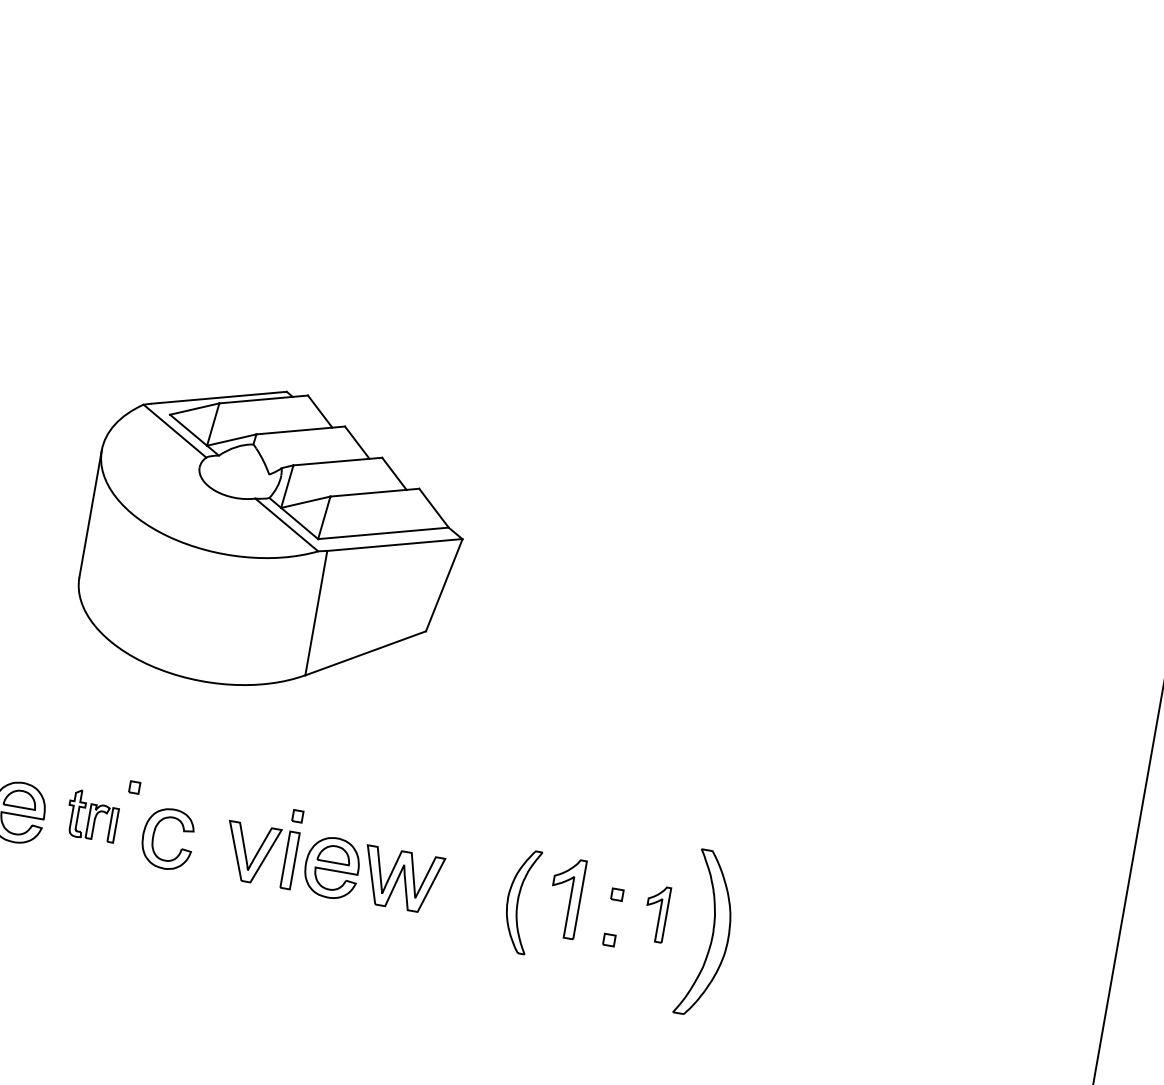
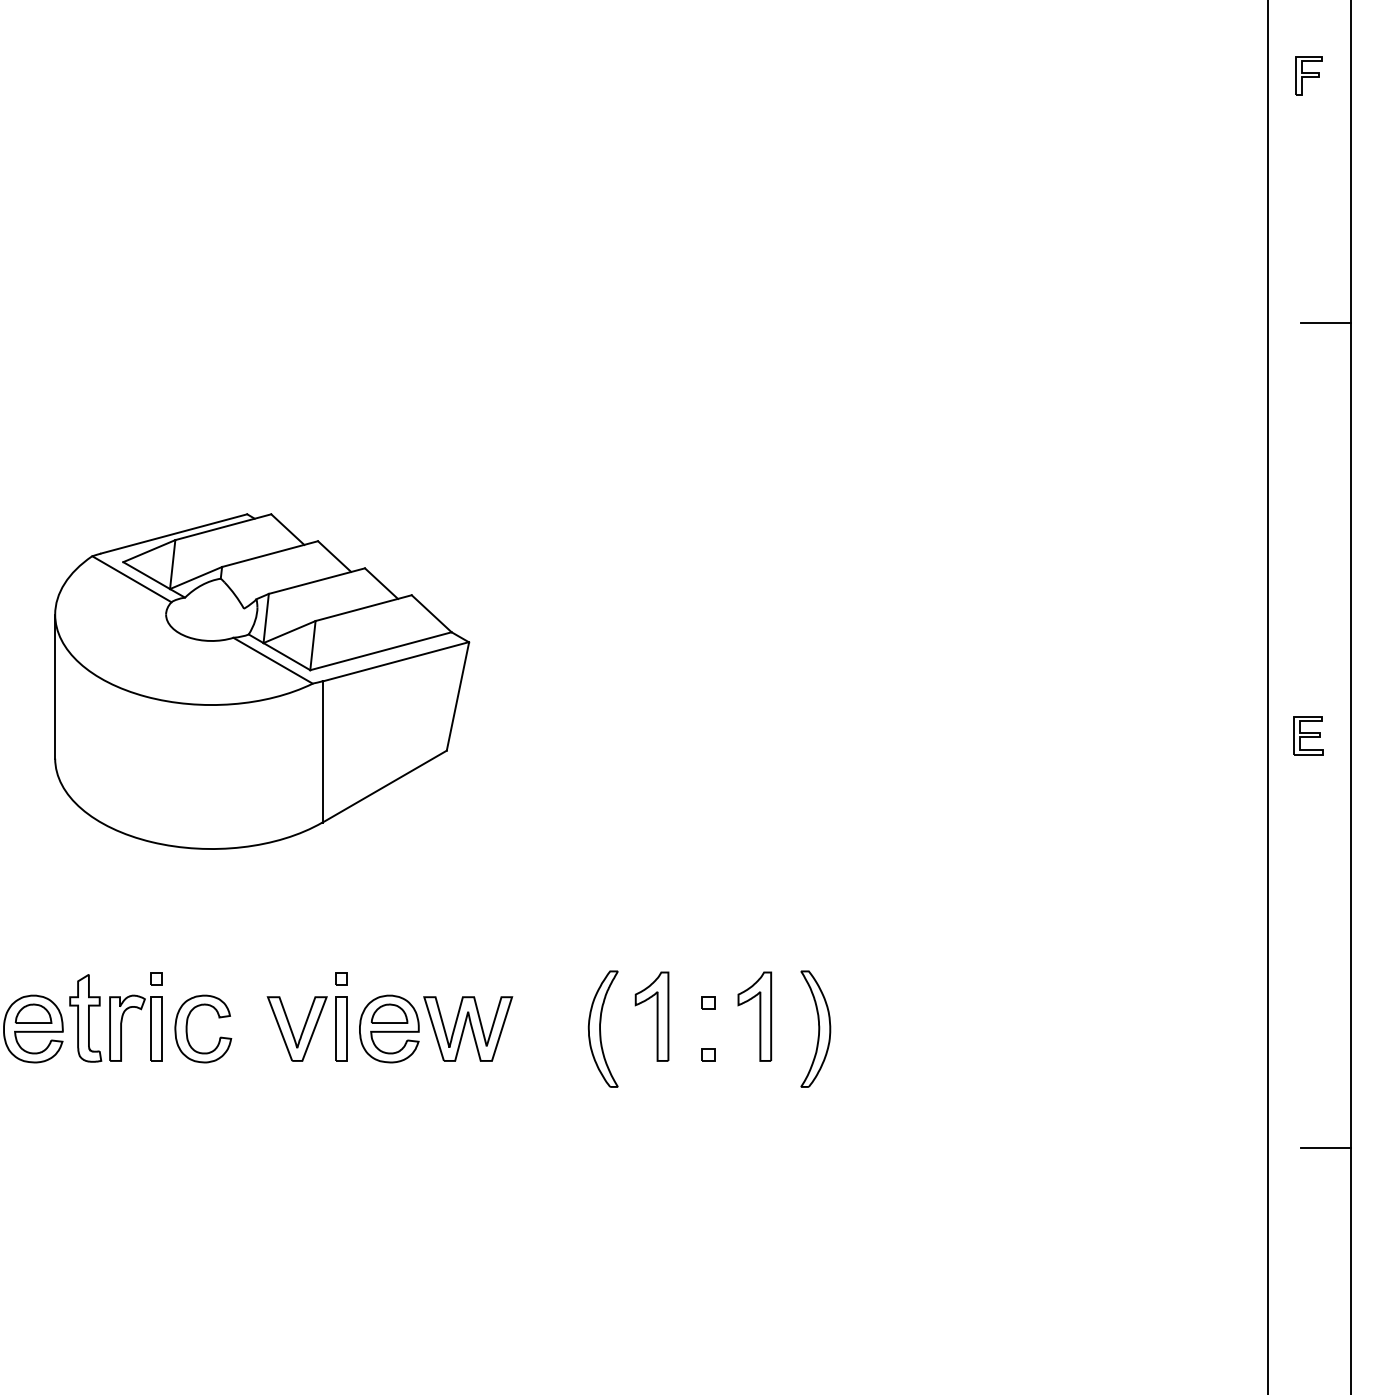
part: (92, 815) -> (115, 1018), size x1.67
part: (656, 913) -> (754, 1016), size x1.43
part: (707, 933) -> (815, 1028), size x0.62

